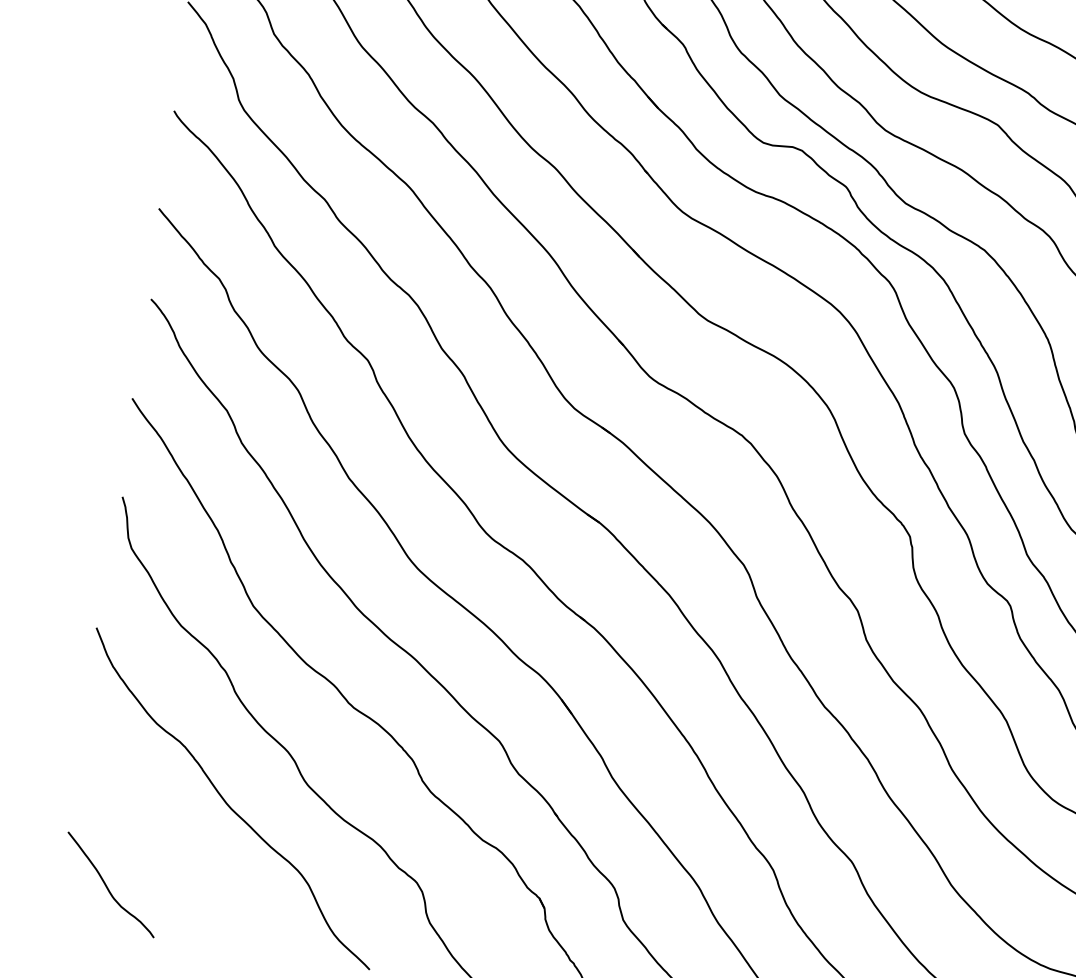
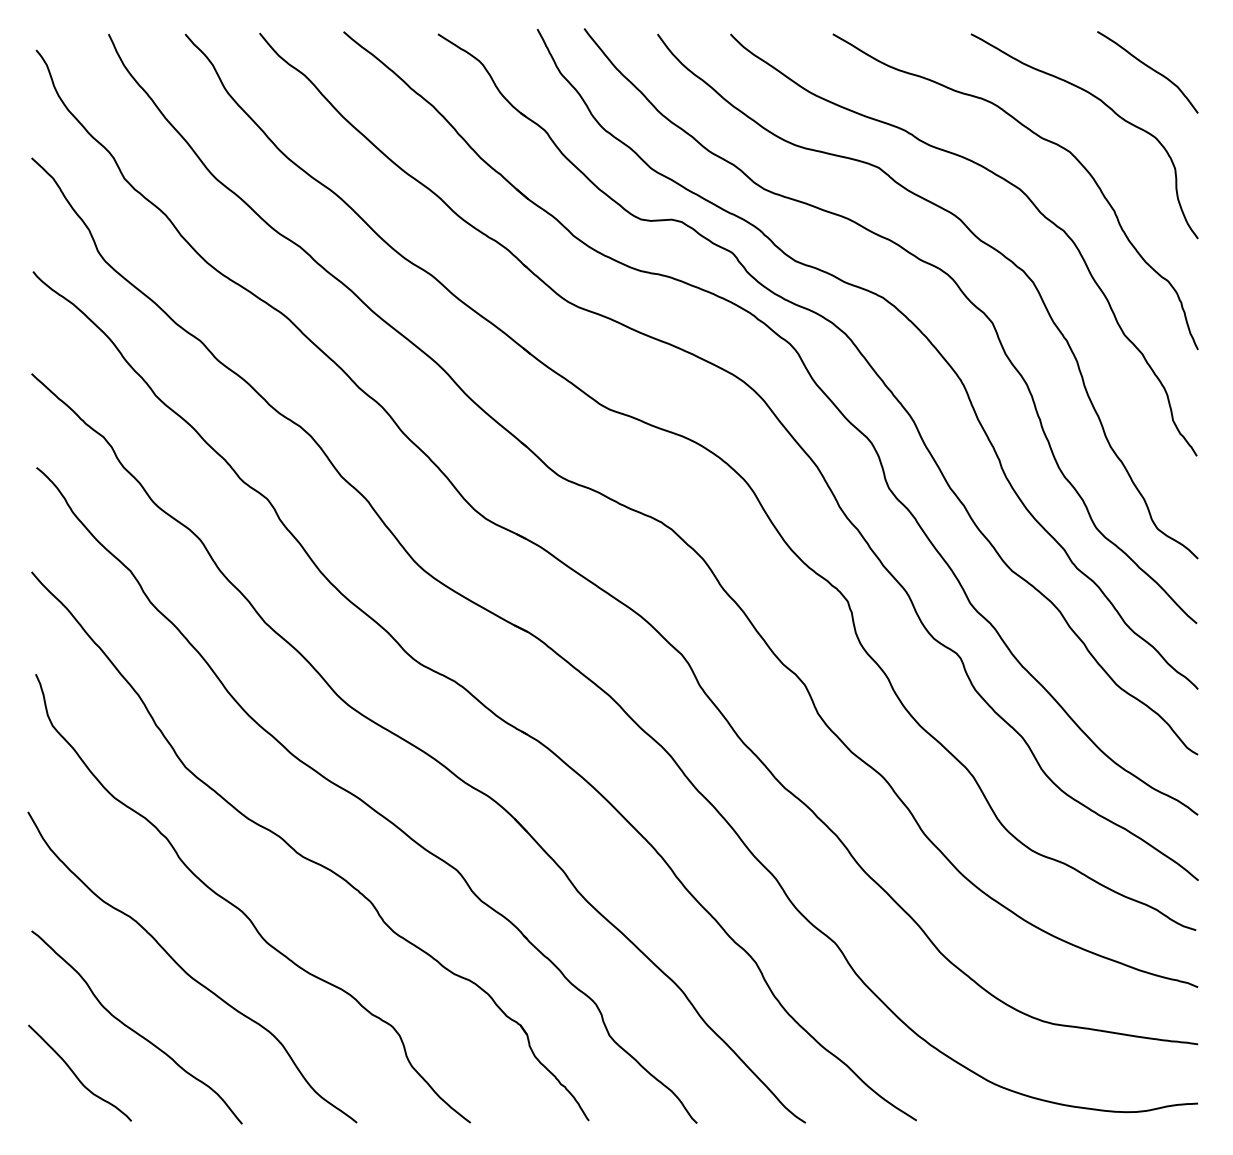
curve: (168, 850) -> (133, 1029), added

